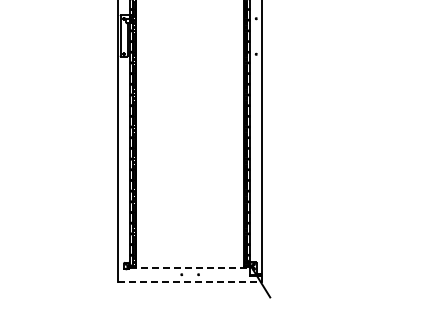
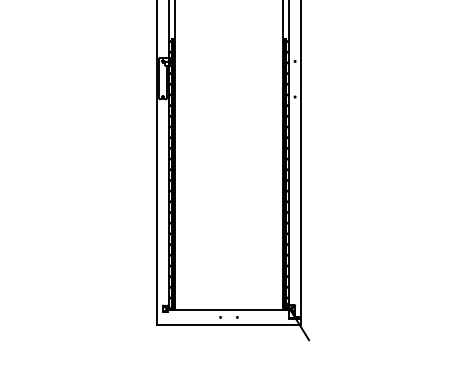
line: (190, 267) -> (229, 310), dashed -> solid
line: (190, 281) -> (229, 324), dashed -> solid

